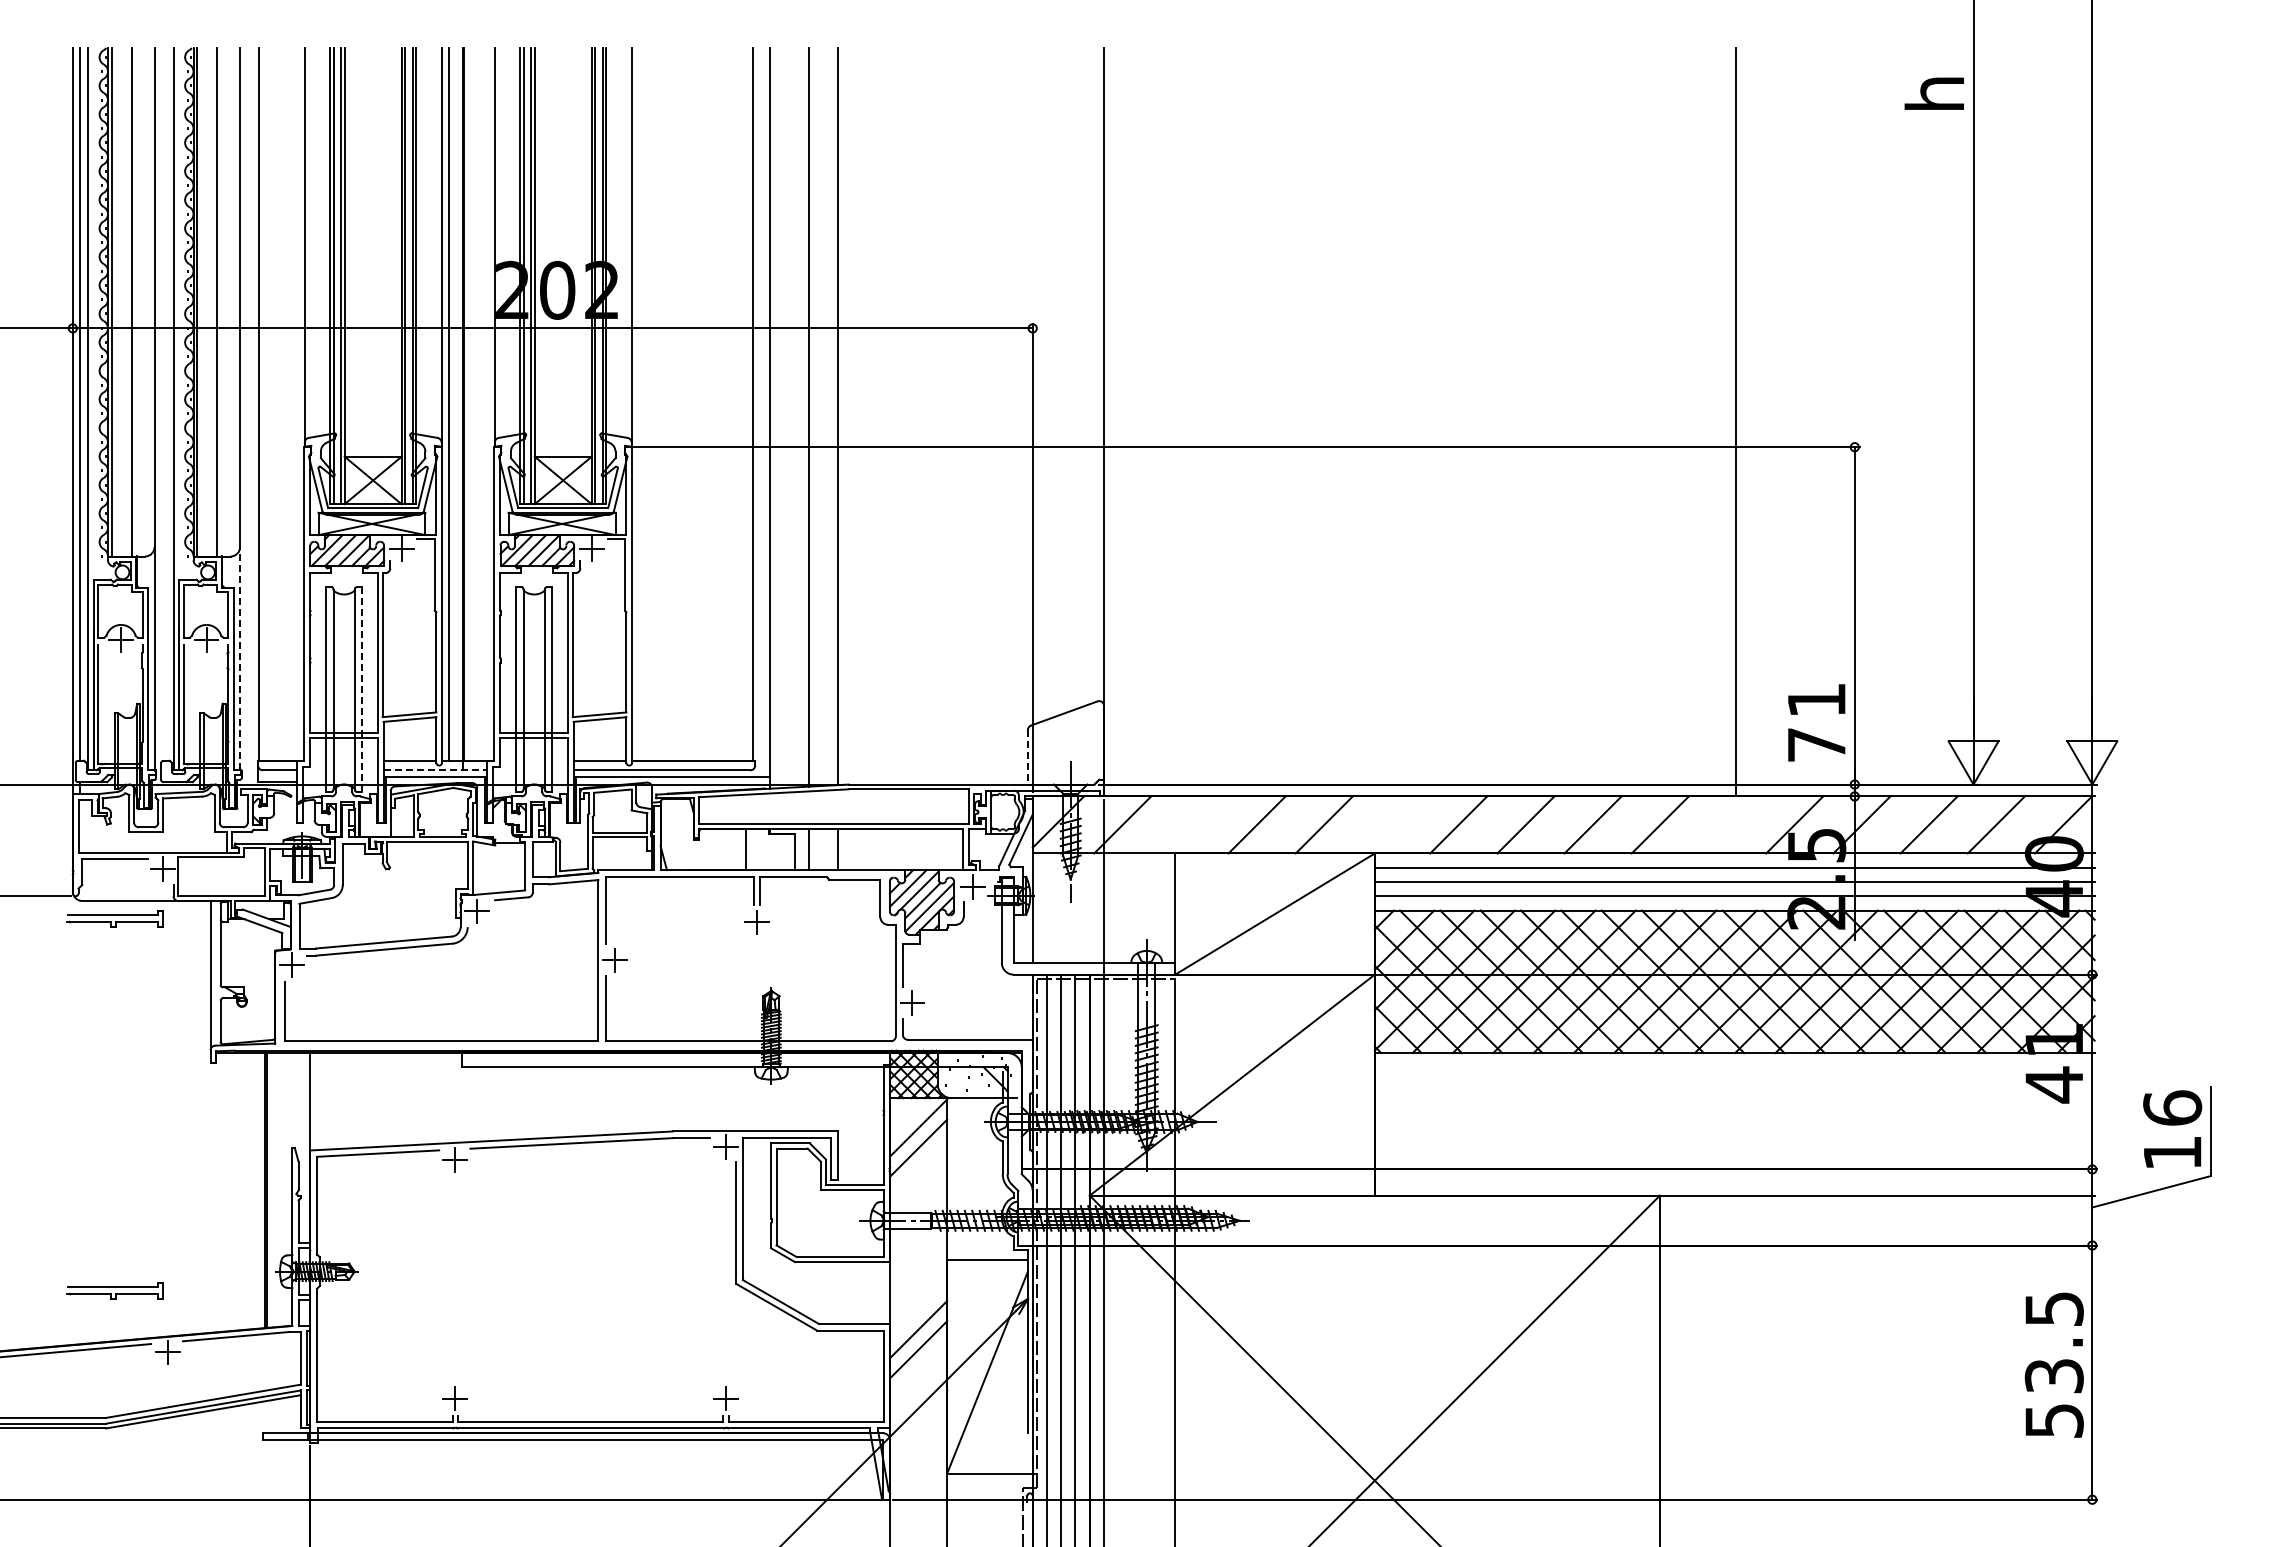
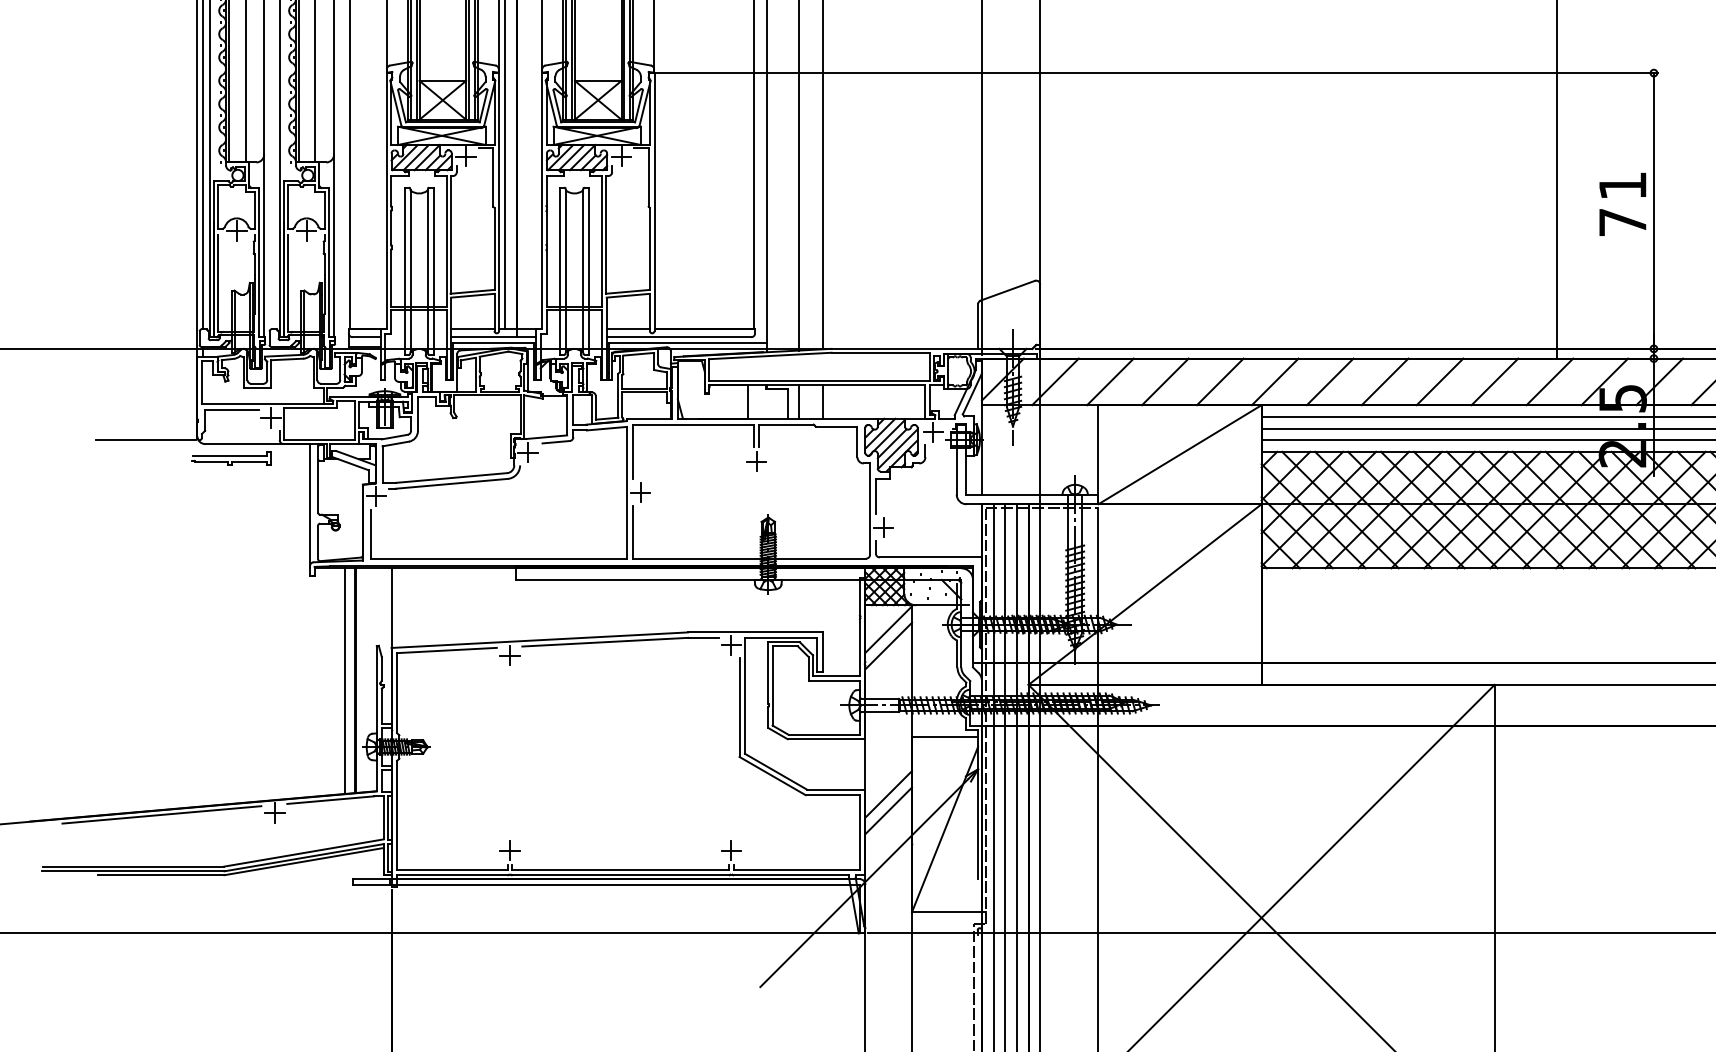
line: (240, 657) -> (334, 245), dashed -> solid
line: (361, 690) -> (433, 271), dashed -> solid
text: (1816, 722) -> (1622, 204), moved
line: (1027, 757) -> (977, 326), dashed -> solid
line: (435, 770) -> (493, 337), dashed -> solid
line: (1189, 824) -> (1110, 381), added
line: (1391, 824) -> (1275, 381), added
line: (1727, 824) -> (1549, 381), added
line: (253, 1191) -> (345, 681), added
part: (114, 1290) -> (231, 762), removed

